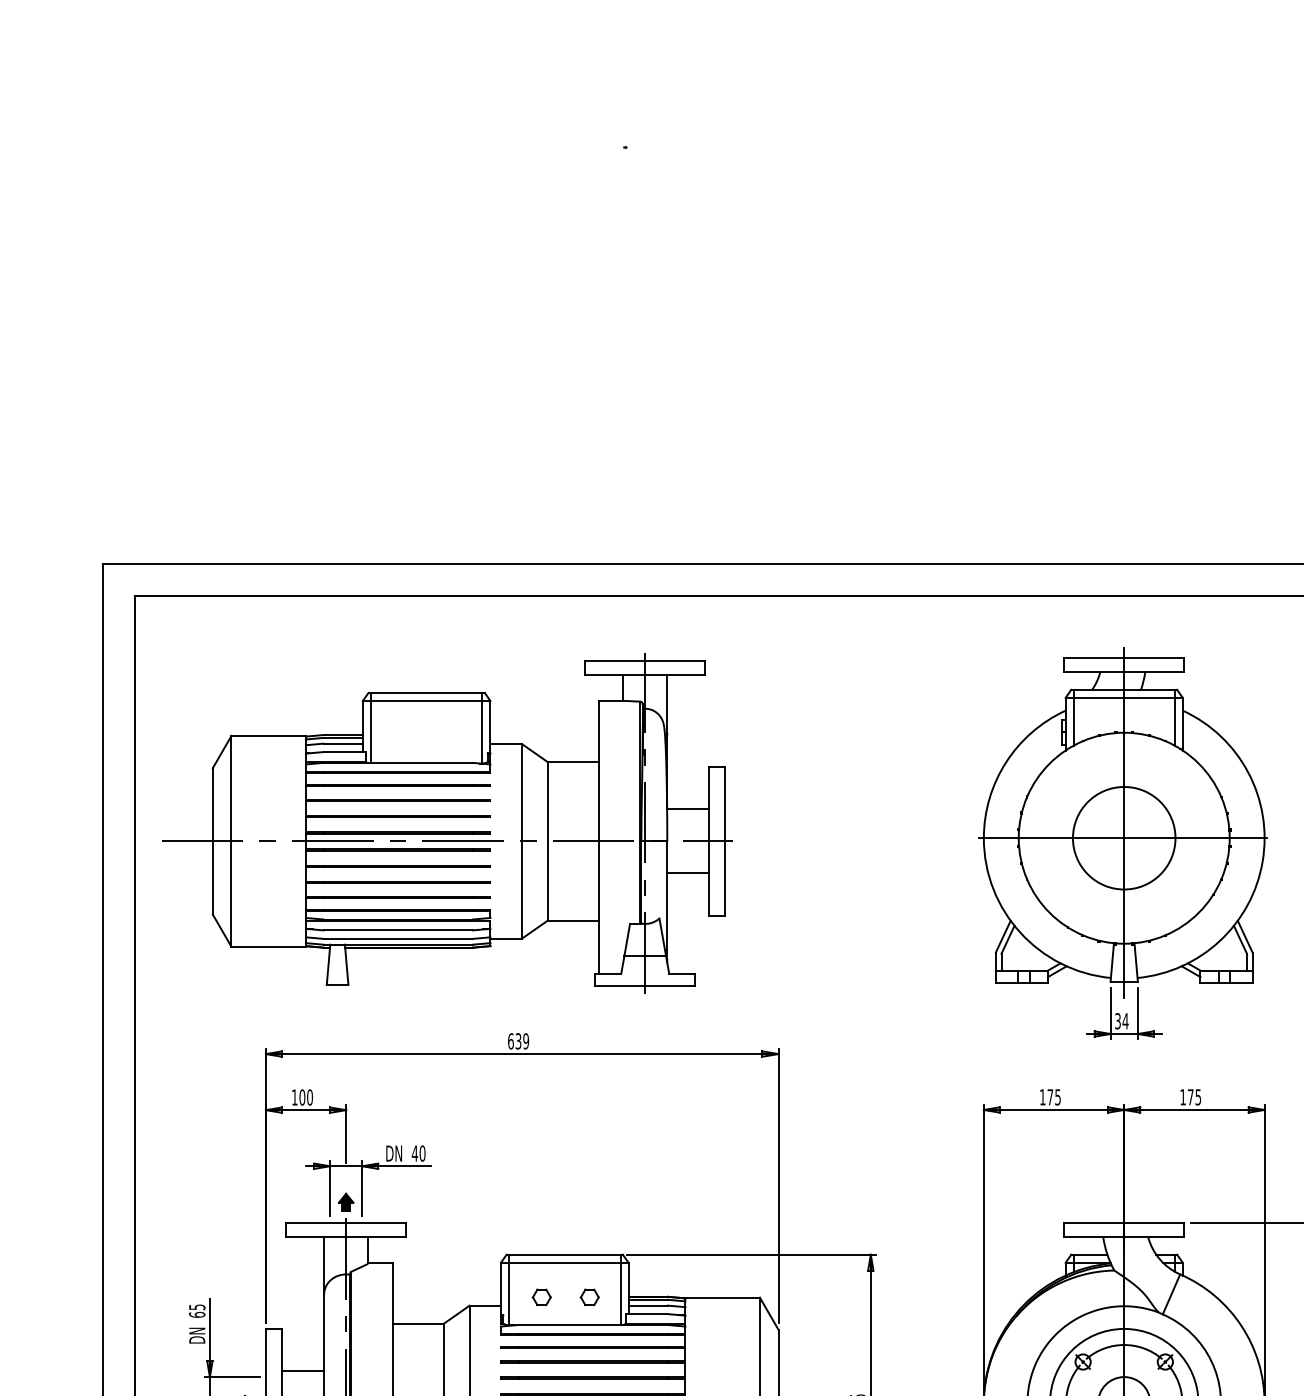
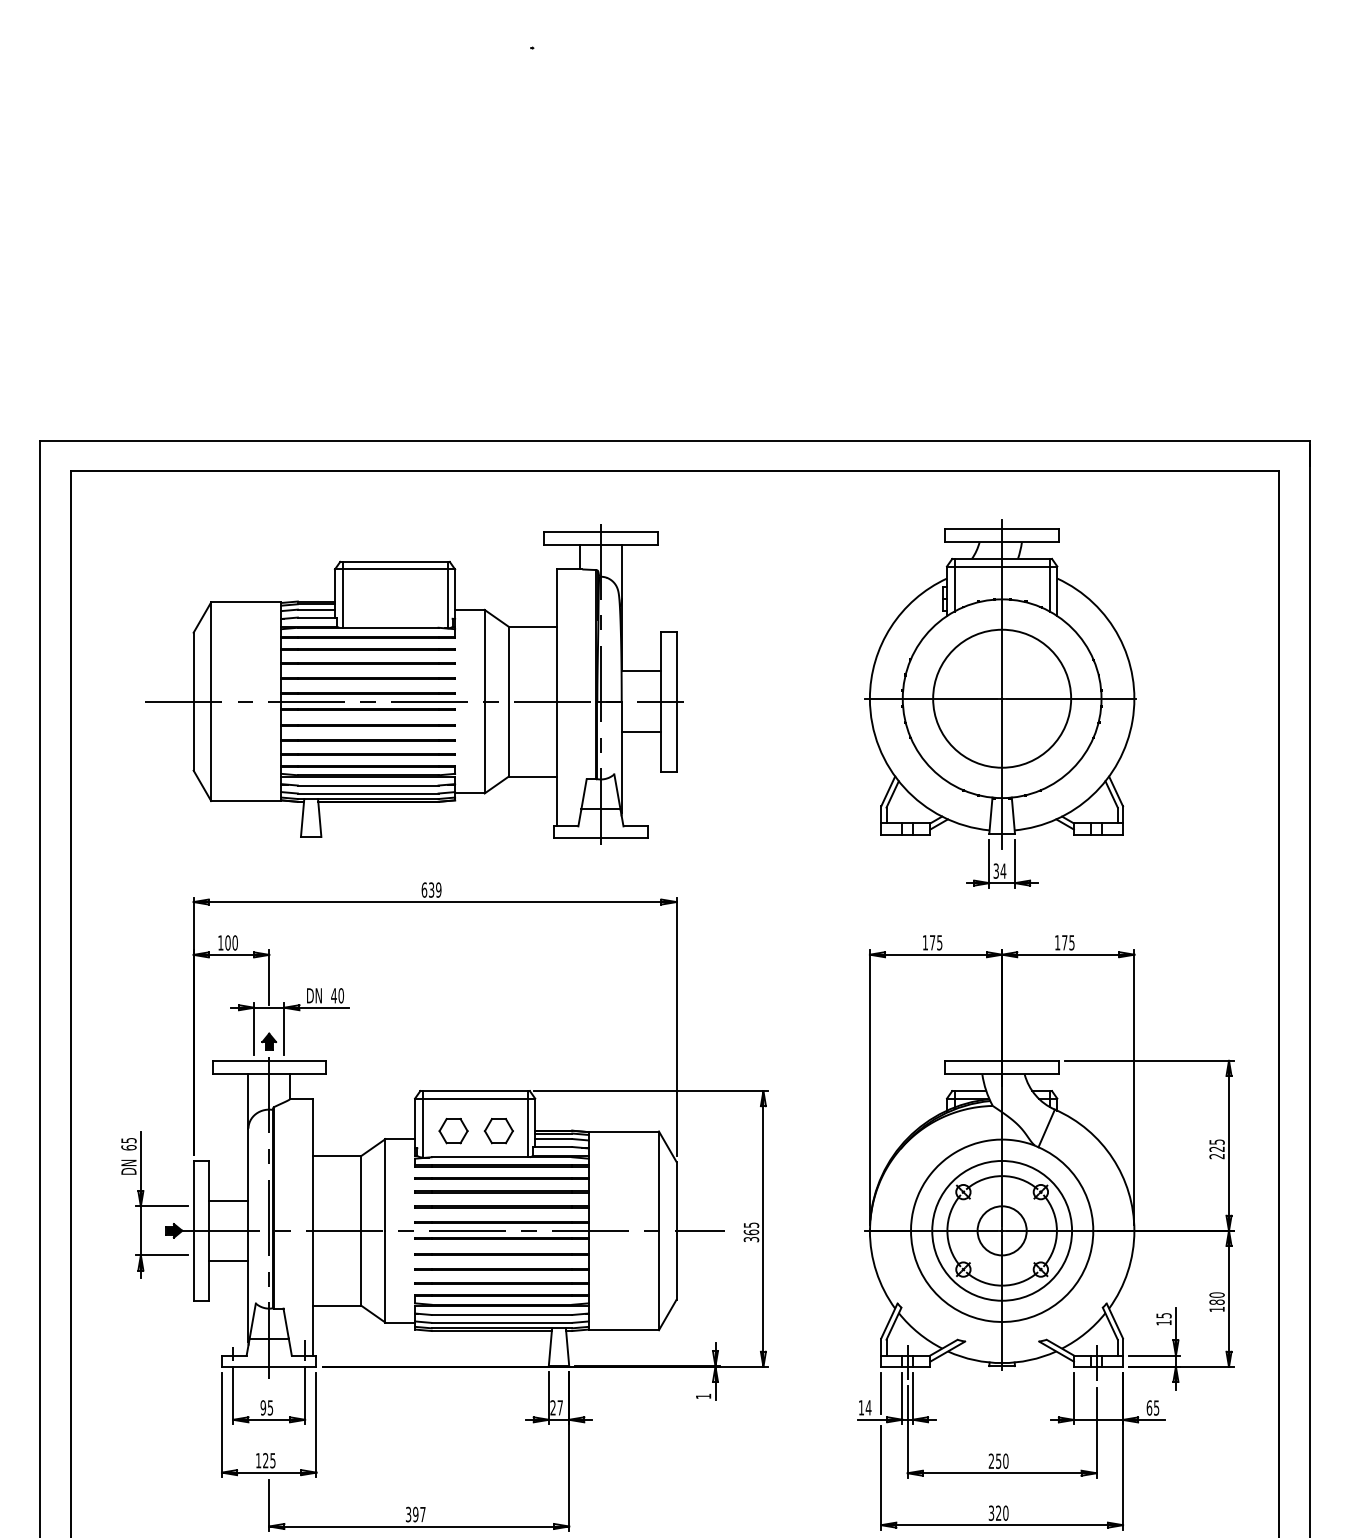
part: (447, 823) -> (414, 684), moved
circle: (1124, 837) -> (1002, 698), size x1.43
part: (541, 1297) -> (453, 1131), size x1.67
part: (589, 1297) -> (498, 1131), size x1.67

